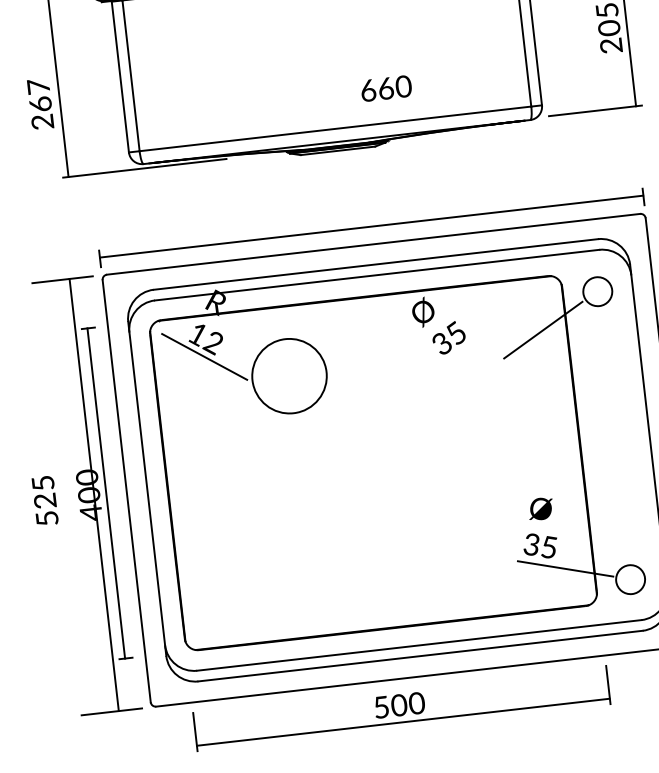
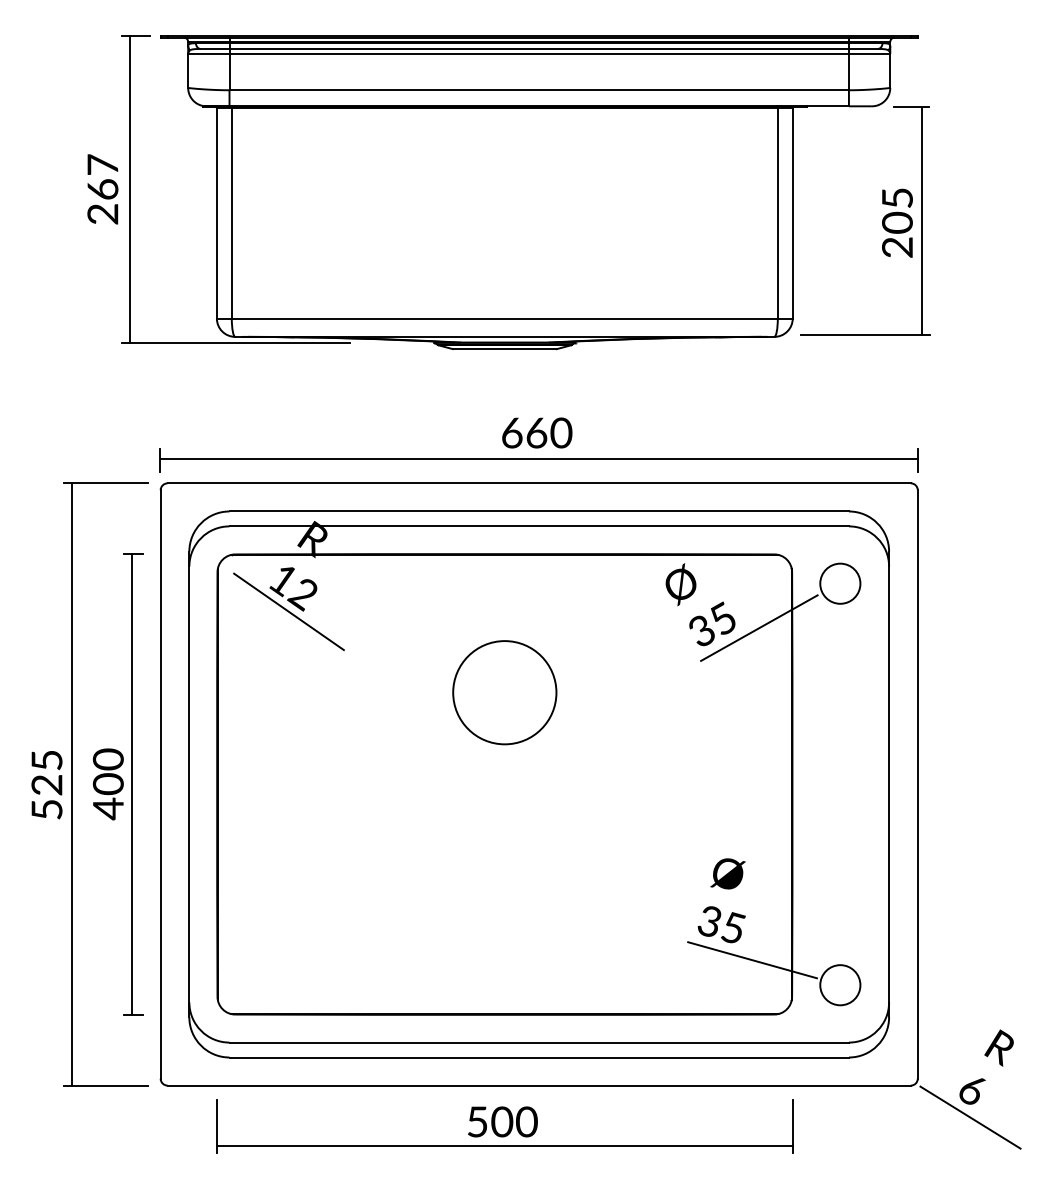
text: (386, 88) -> (537, 432), moved
text: (40, 104) -> (102, 189), moved
text: (438, 324) -> (700, 604), moved
circle: (289, 376) -> (504, 692), moved
line: (94, 494) -> (72, 784), moved

